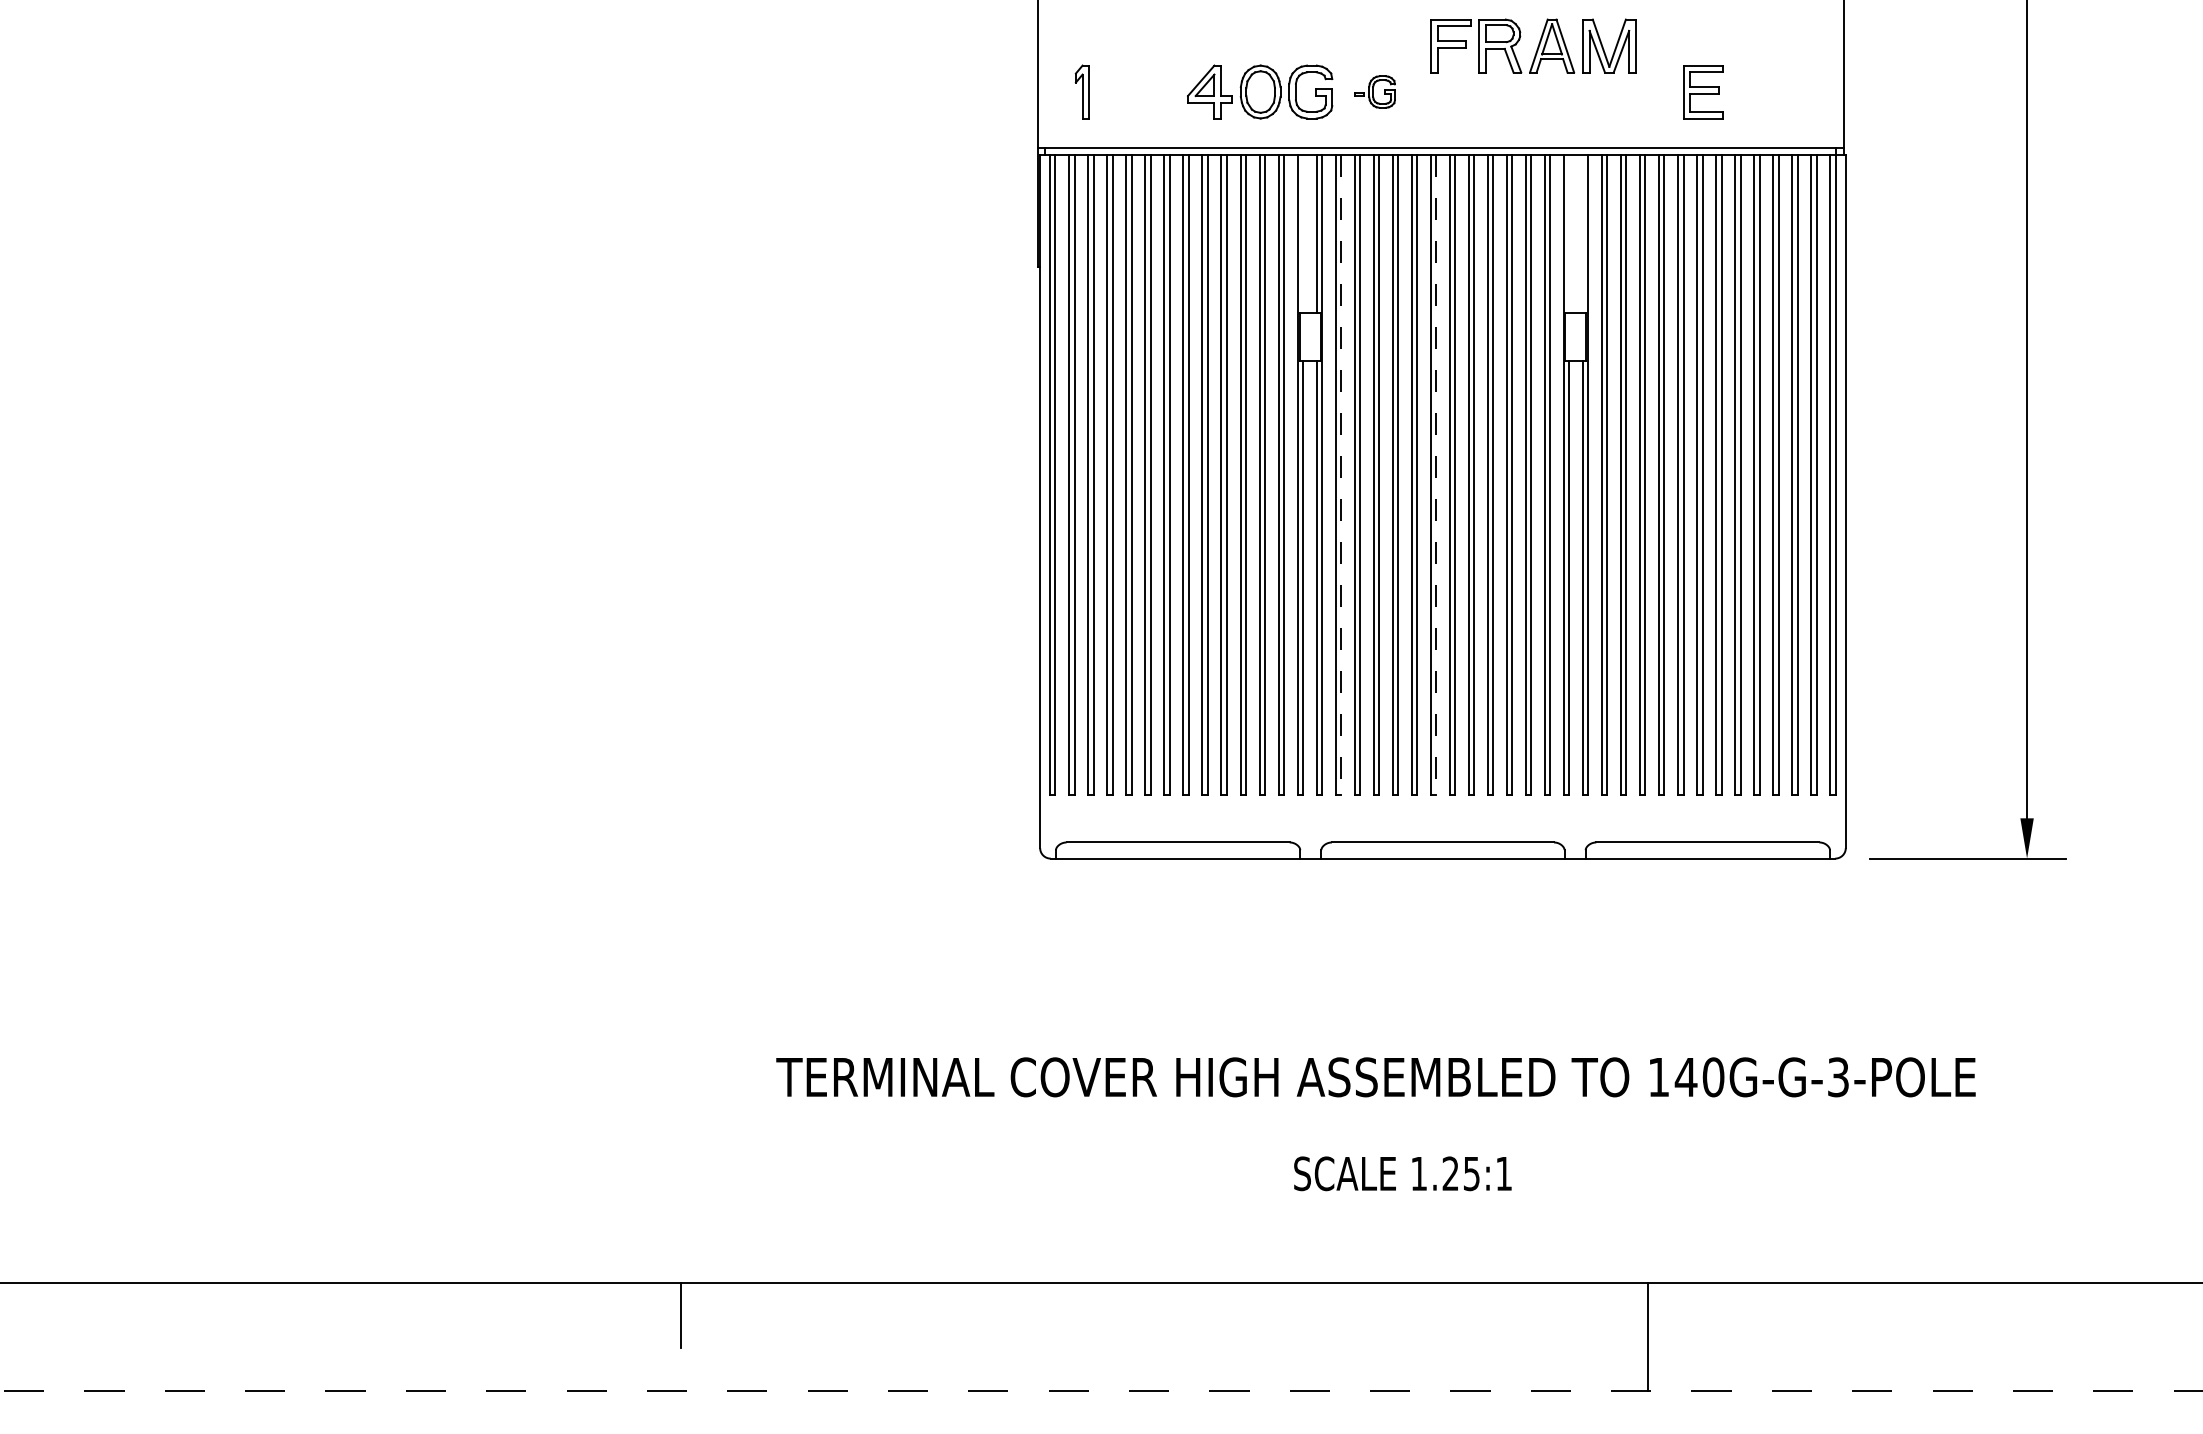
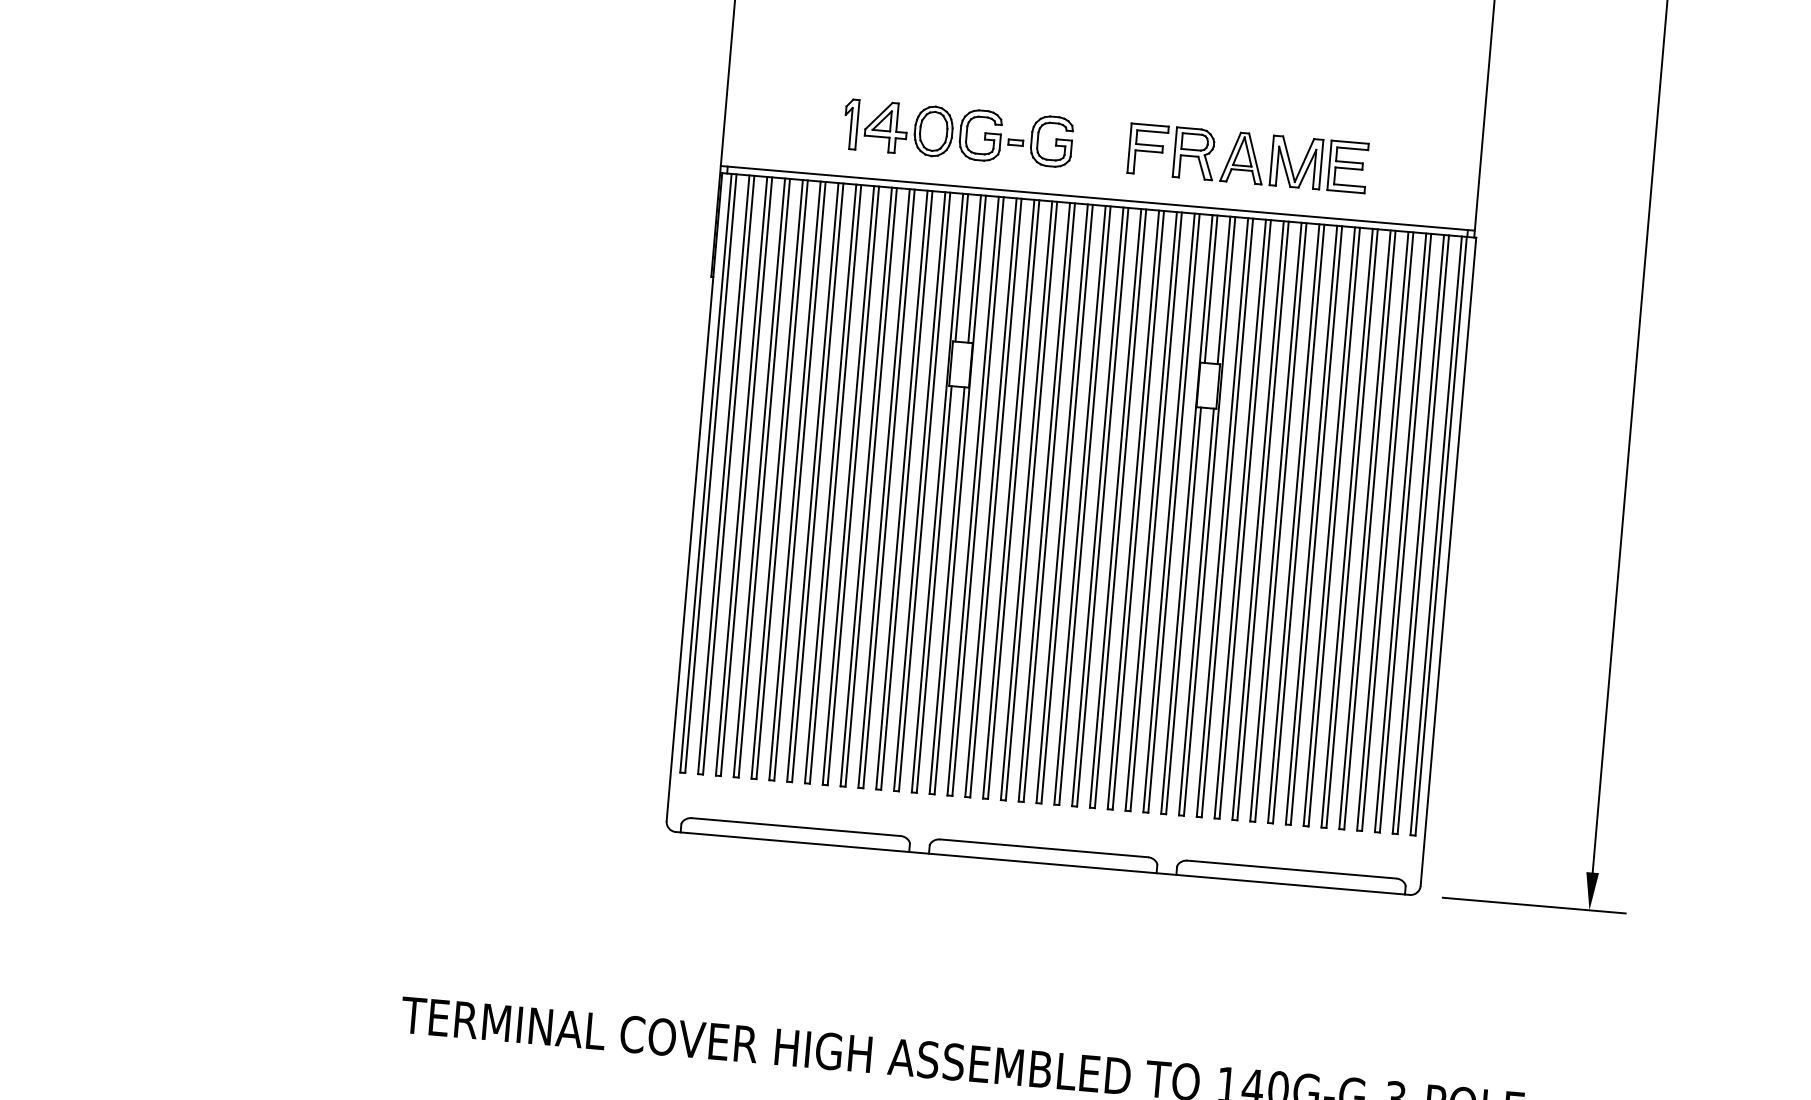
part: (1533, 45) -> (1225, 155), moved
part: (1081, 91) -> (850, 123), moved
part: (1374, 91) -> (1040, 140), size x1.67
line: (1302, 234) -> (961, 268), added
line: (1569, 234) -> (1211, 289), added
line: (1583, 234) -> (1224, 290), added
line: (1340, 475) -> (977, 496), dashed -> solid
line: (1436, 475) -> (1067, 504), dashed -> solid

